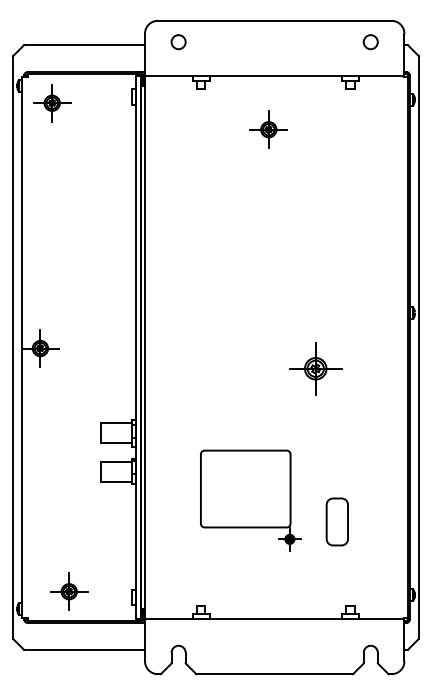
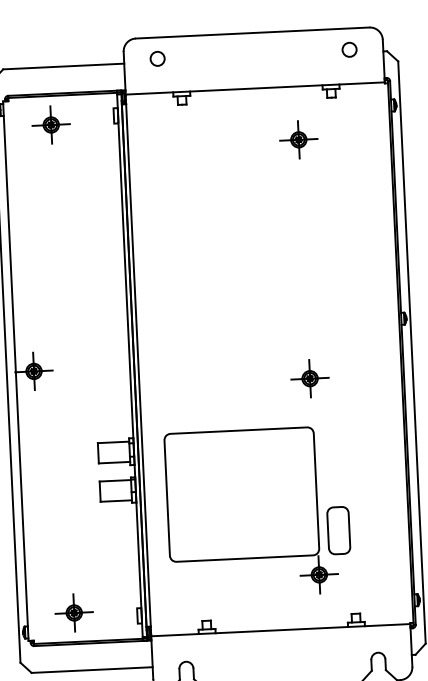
part: (52, 103) -> (51, 125), moved
part: (268, 129) -> (298, 139), moved
part: (315, 368) -> (309, 378), size x0.71
part: (250, 500) -> (251, 513), size x1.67

